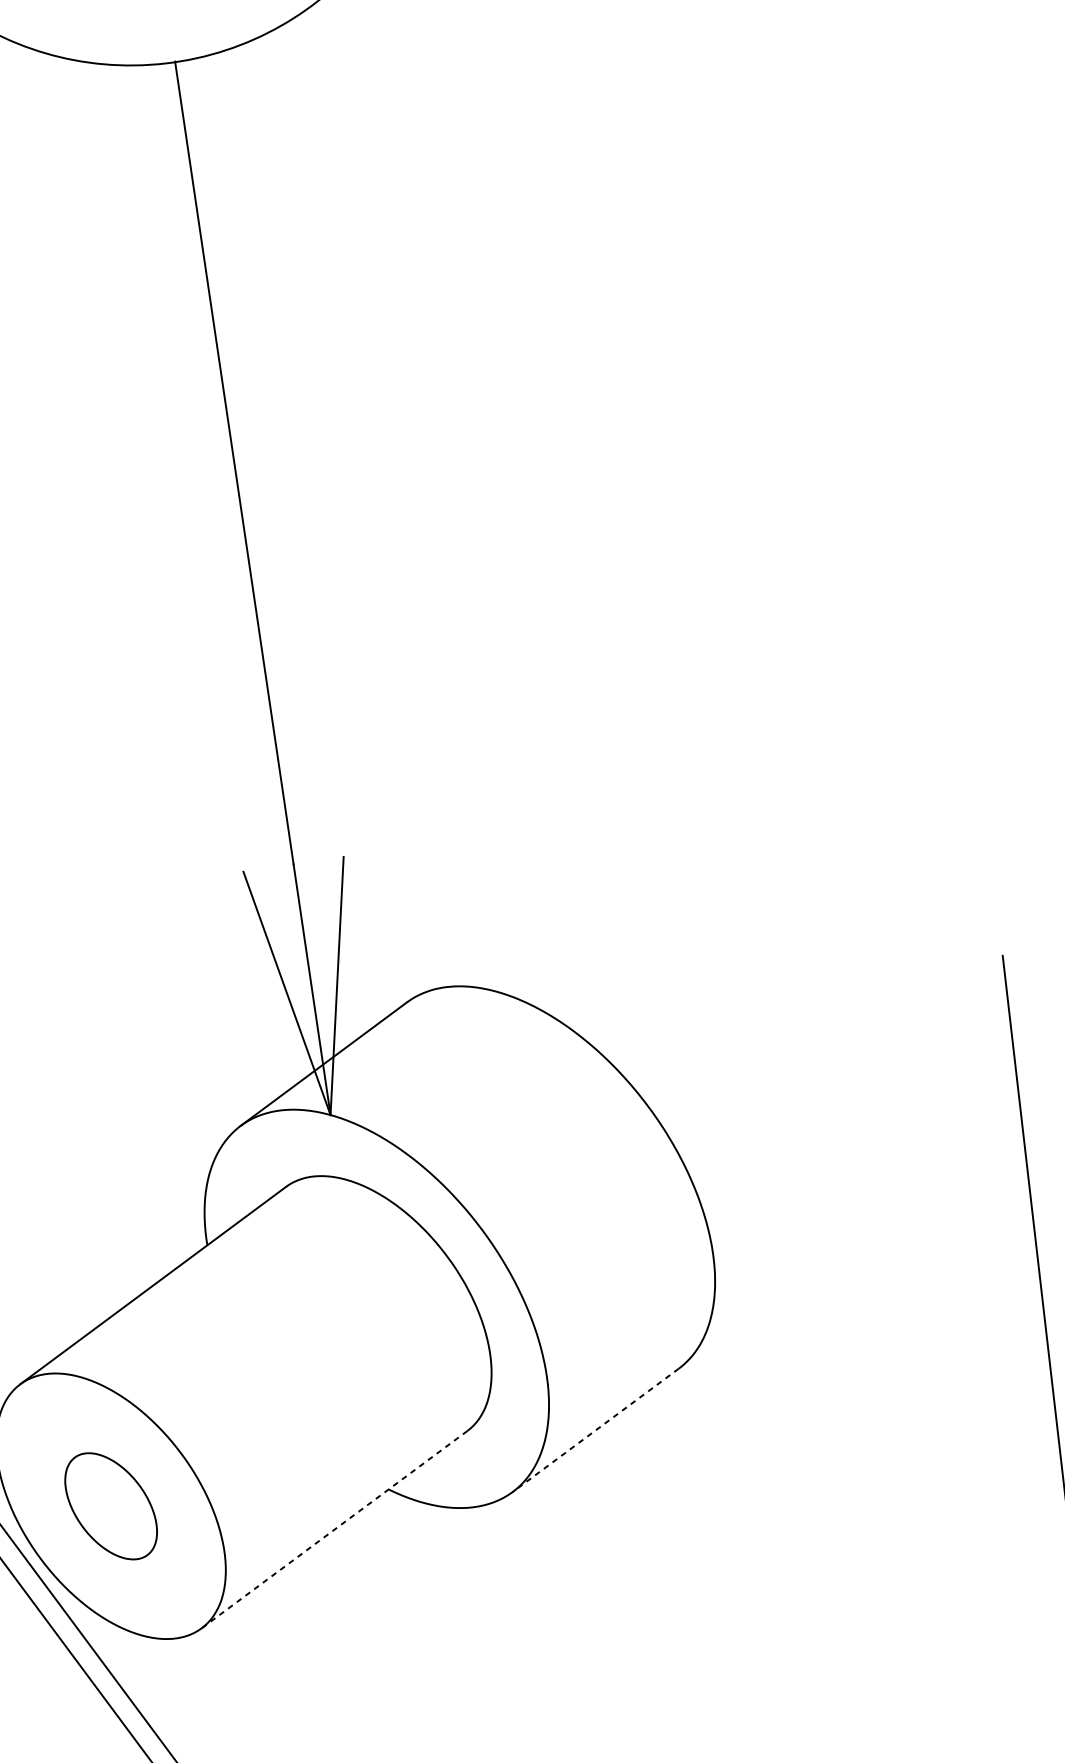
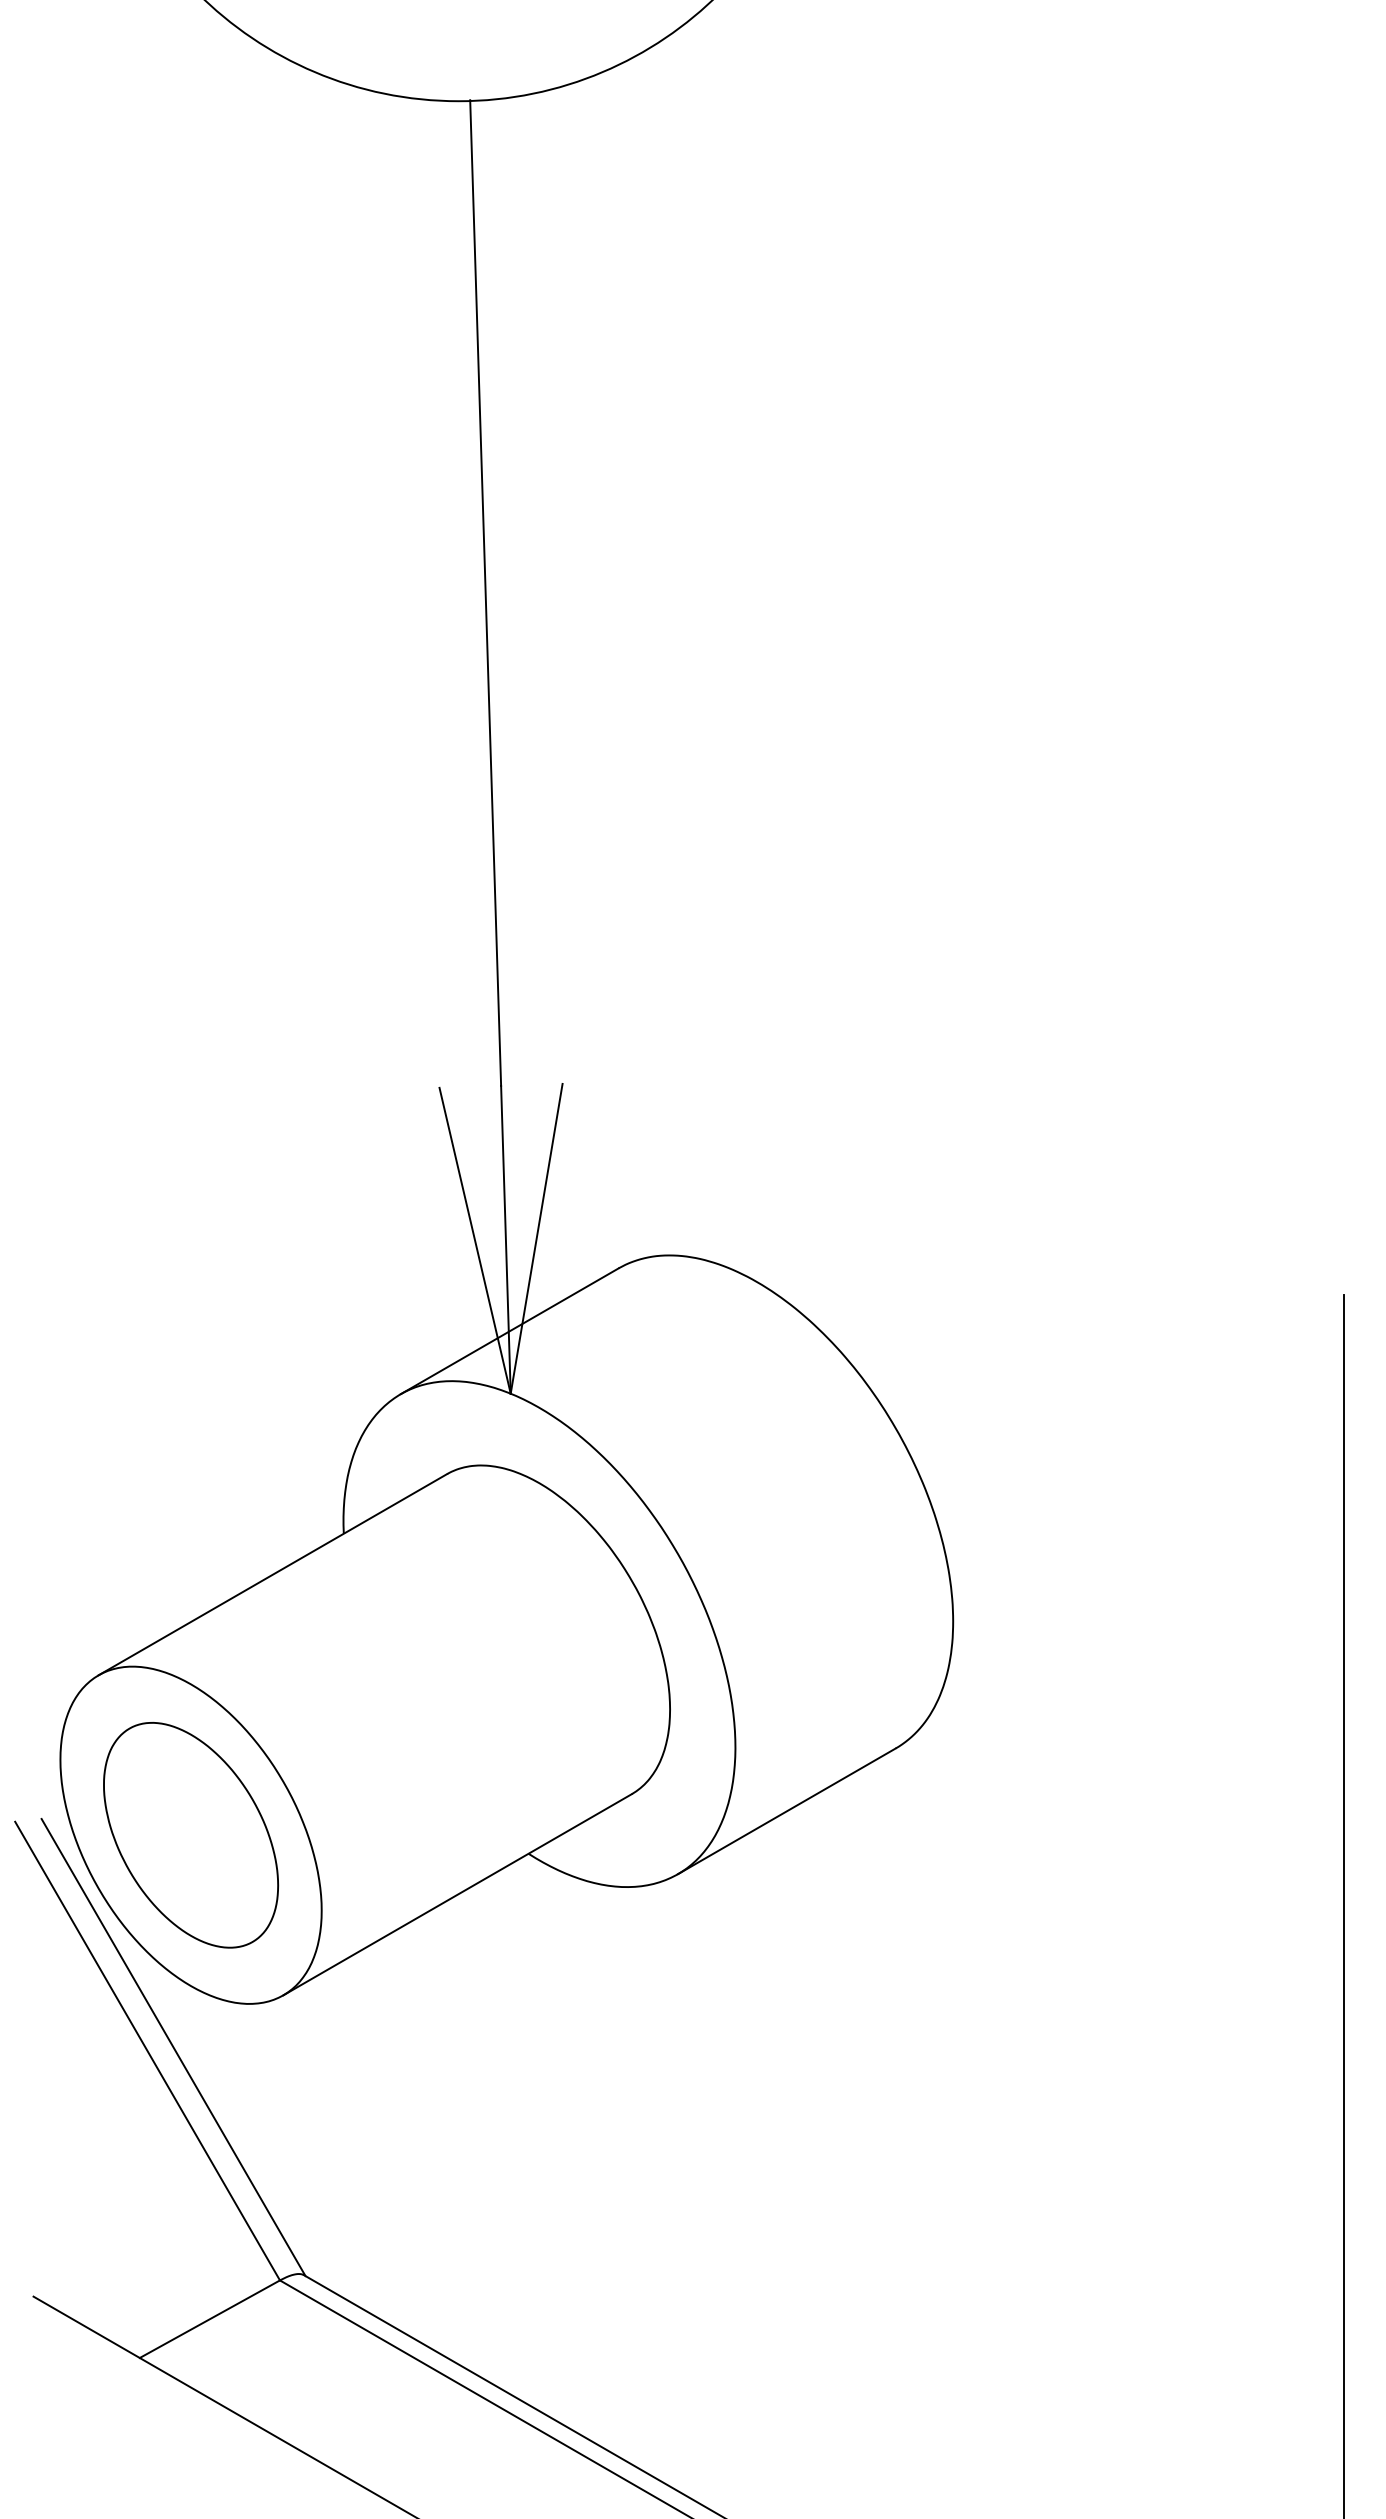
line: (595, 1430) -> (786, 1811), dashed -> solid
part: (111, 1506) -> (191, 1835), size x1.67
line: (334, 1529) -> (457, 1894), dashed -> solid

